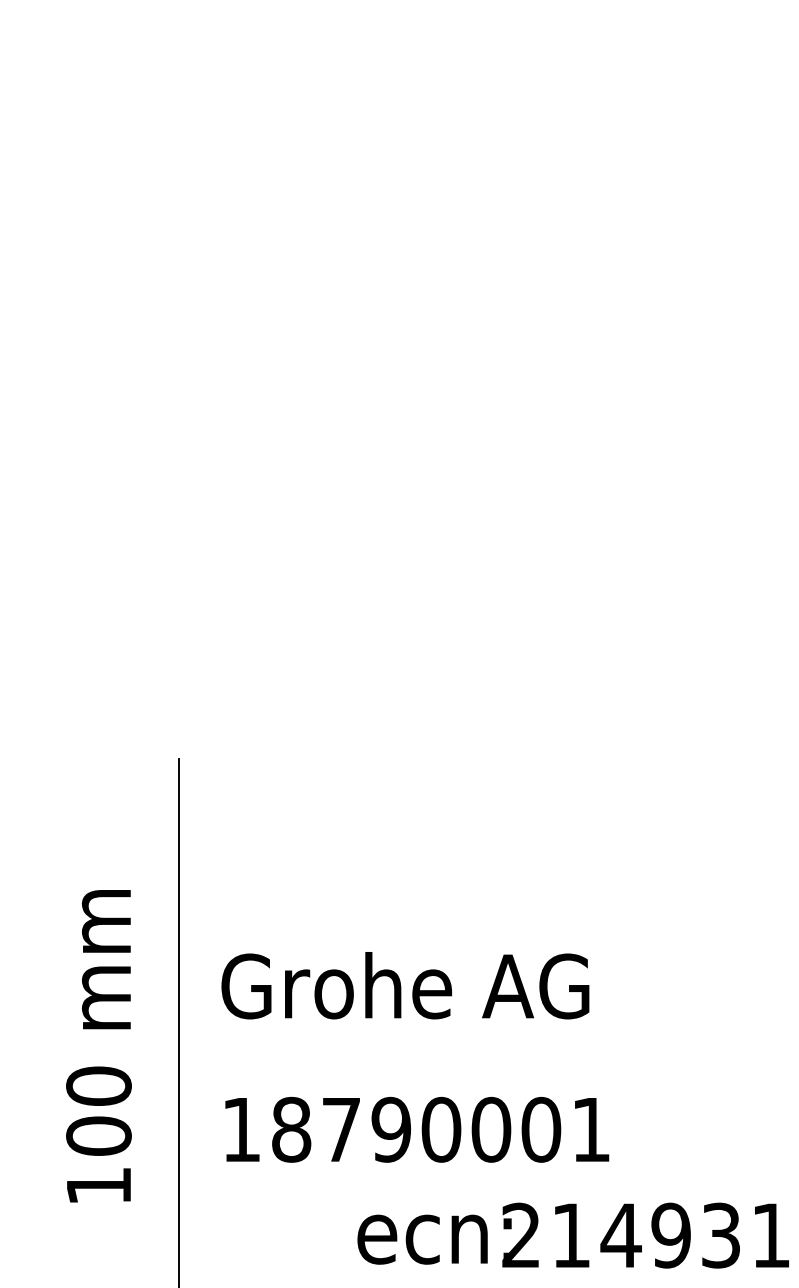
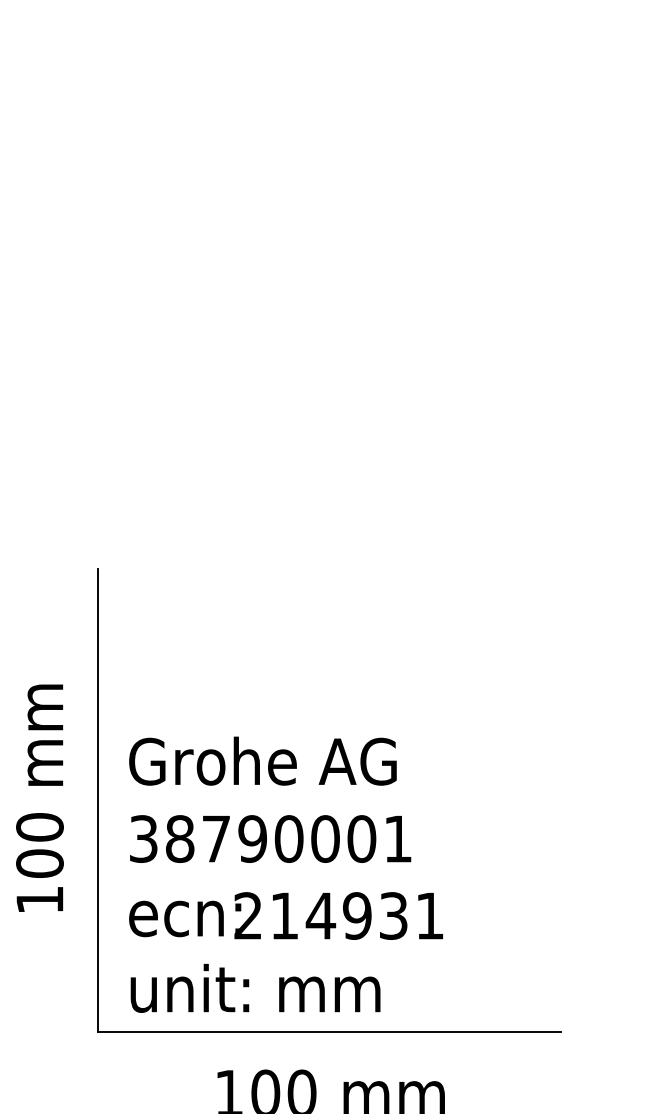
text: (404, 984) -> (262, 760), moved
text: (98, 1045) -> (39, 797), moved
text: (241, 1129) -> (143, 838), 18790001 -> 38790001
text: (572, 1234) -> (285, 915), moved

